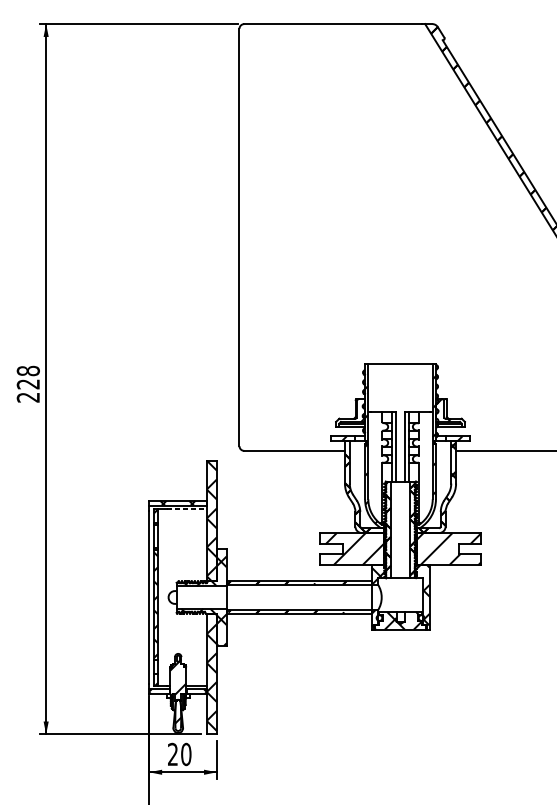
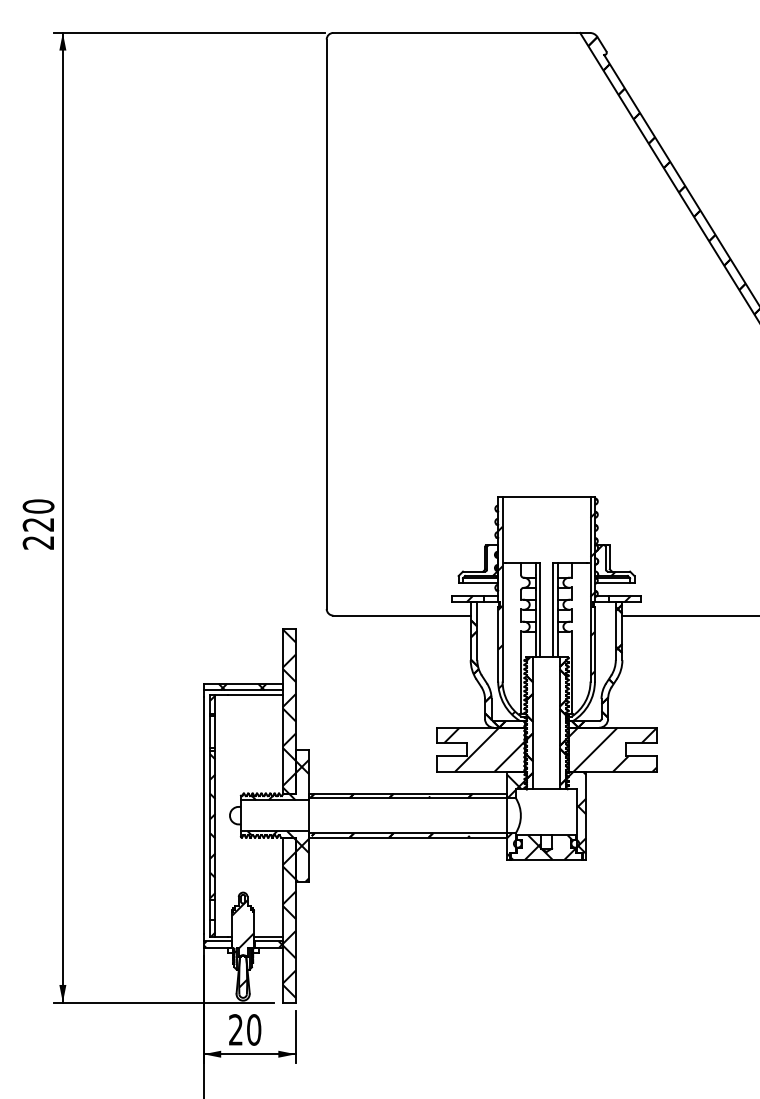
text: (28, 370) -> (38, 506), 228 -> 220
line: (187, 508) -> (255, 694), dashed -> solid

